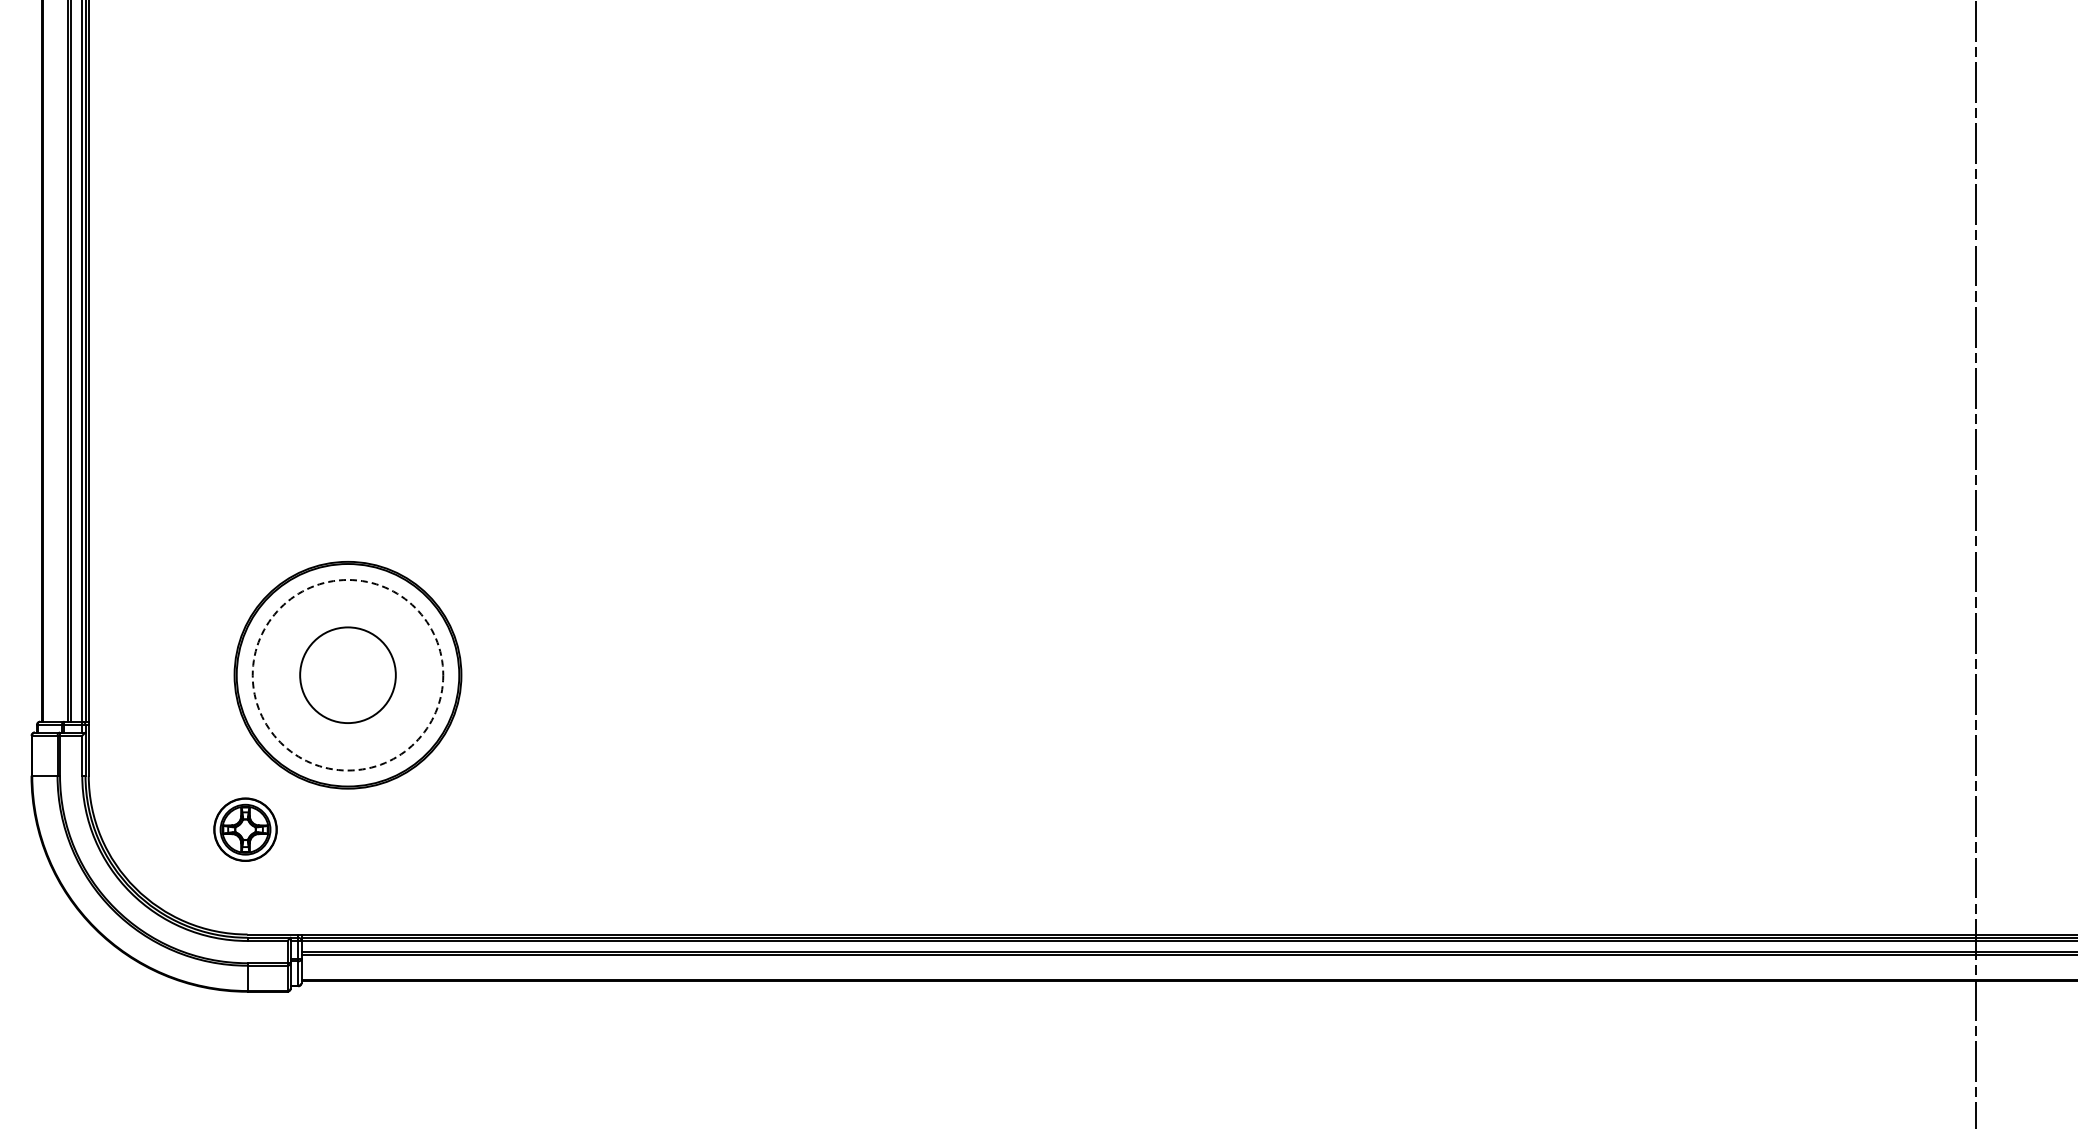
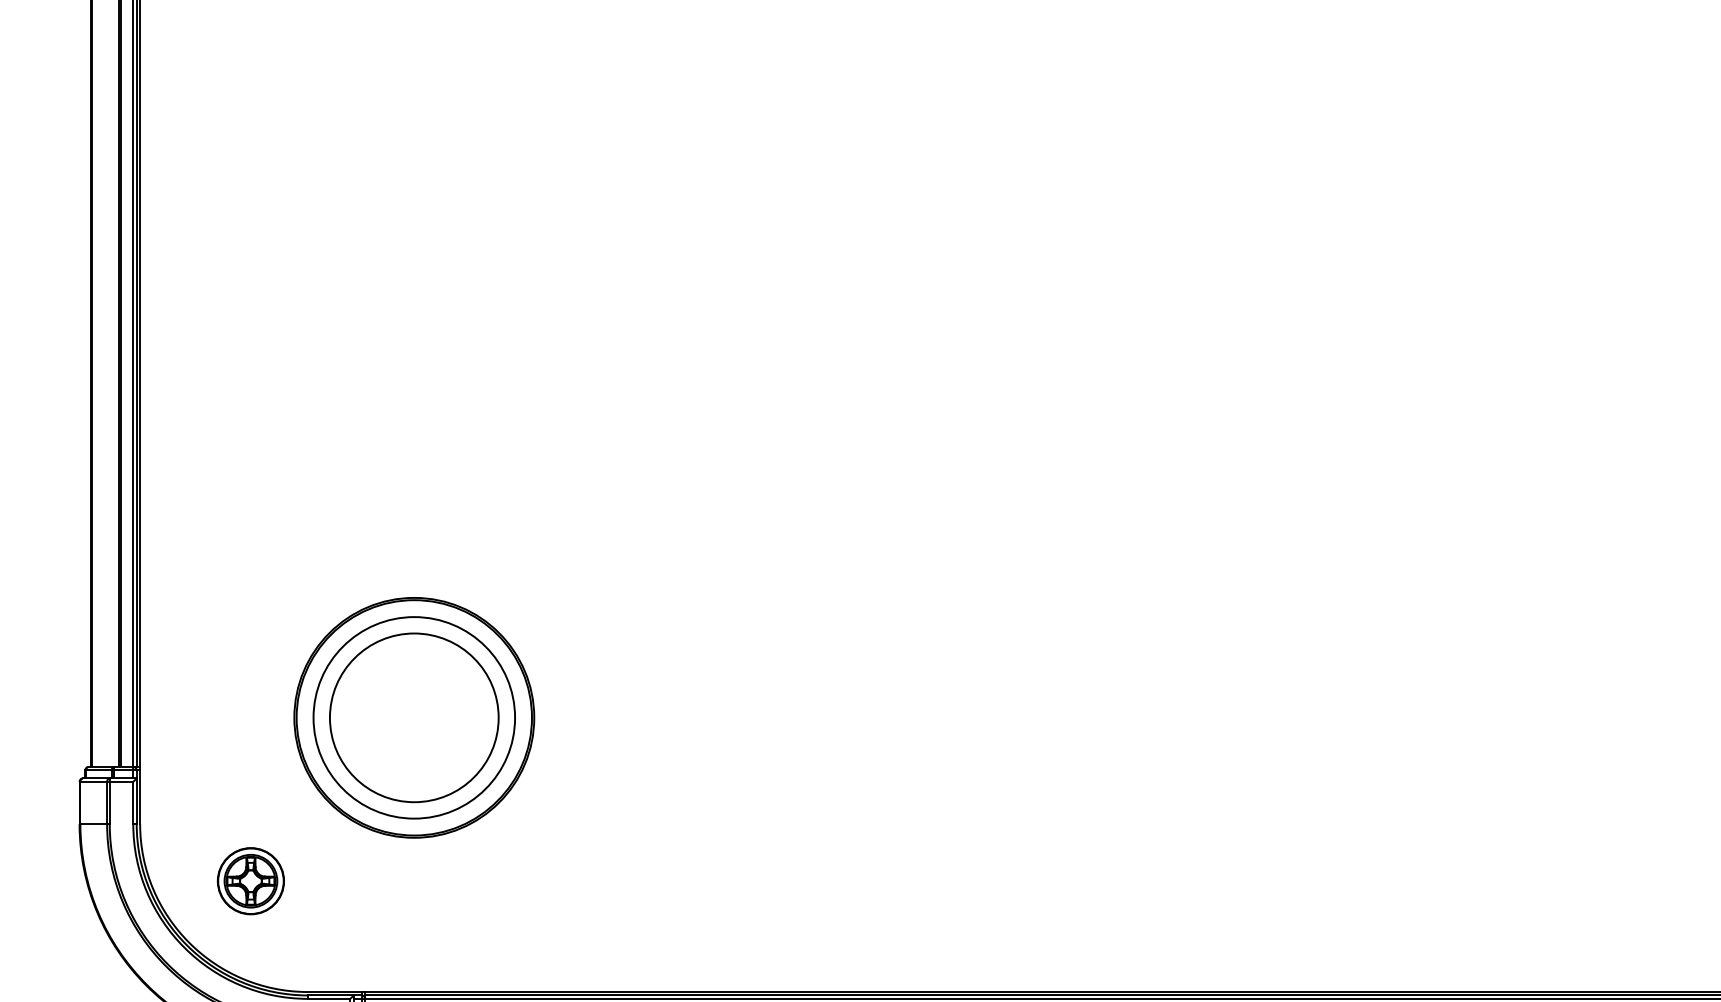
circle: (347, 674) -> (413, 717), dashed -> solid
circle: (347, 675) -> (413, 718), size x1.67
part: (245, 829) -> (250, 880), moved

